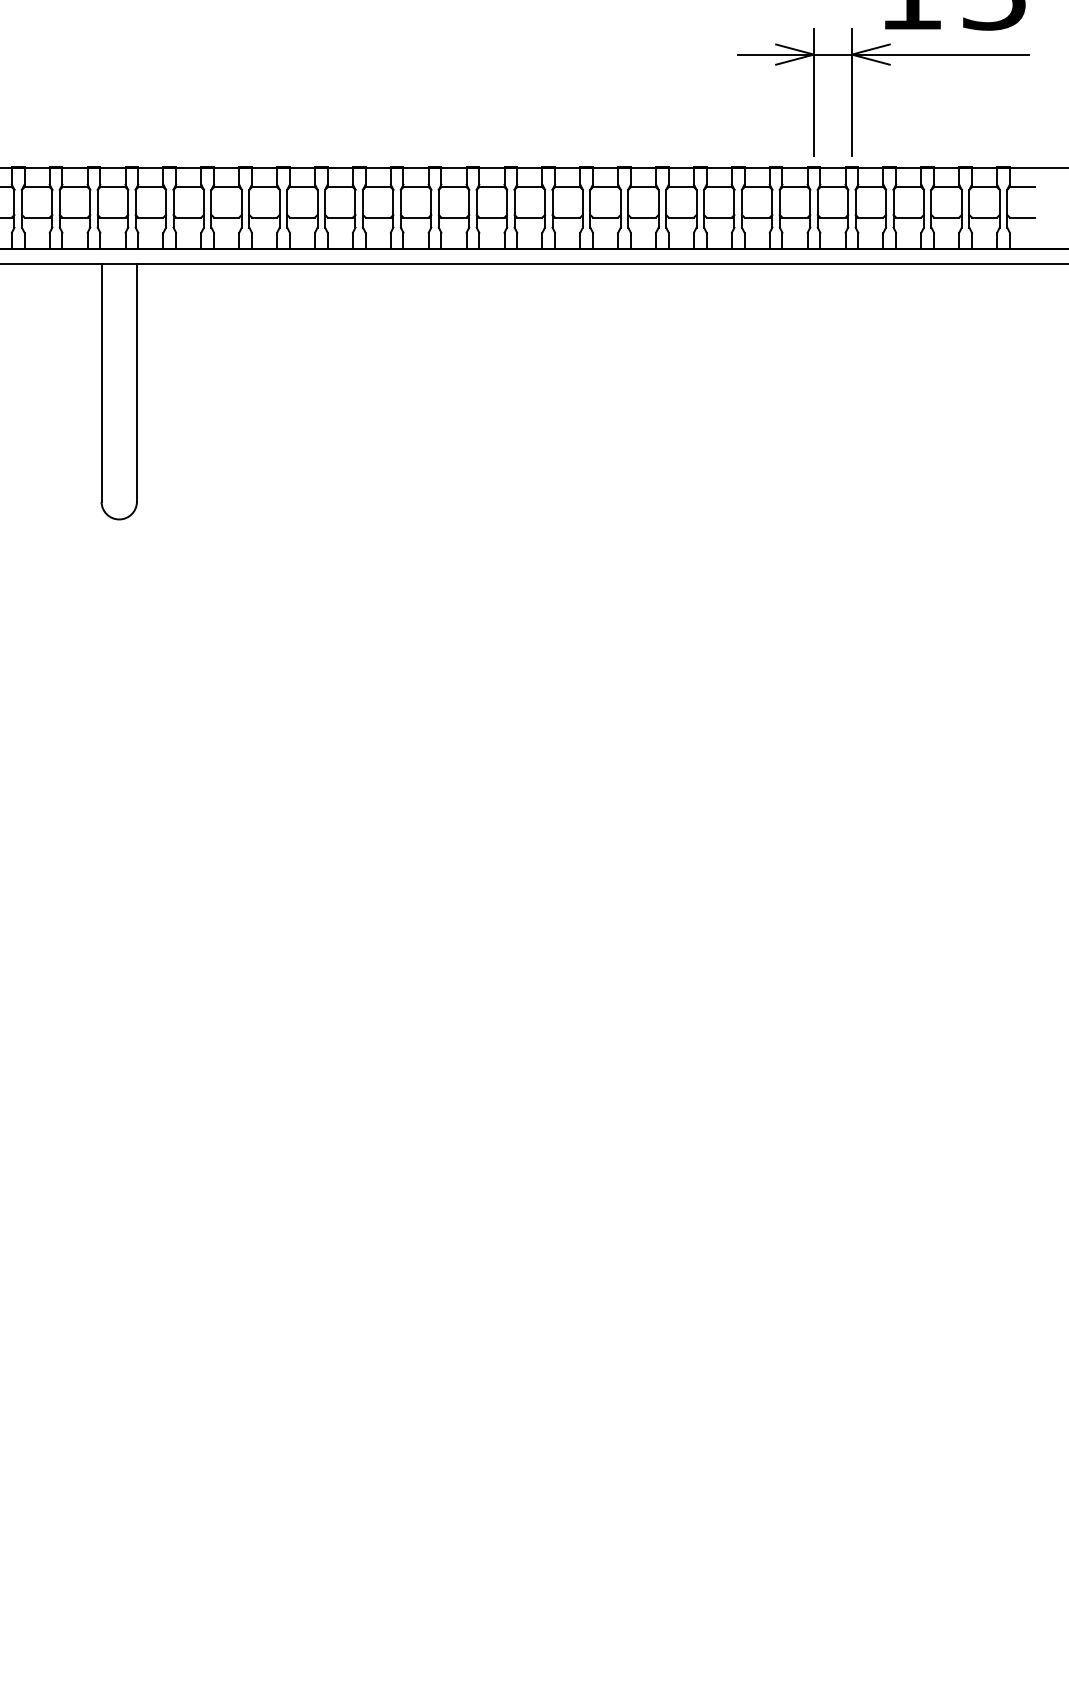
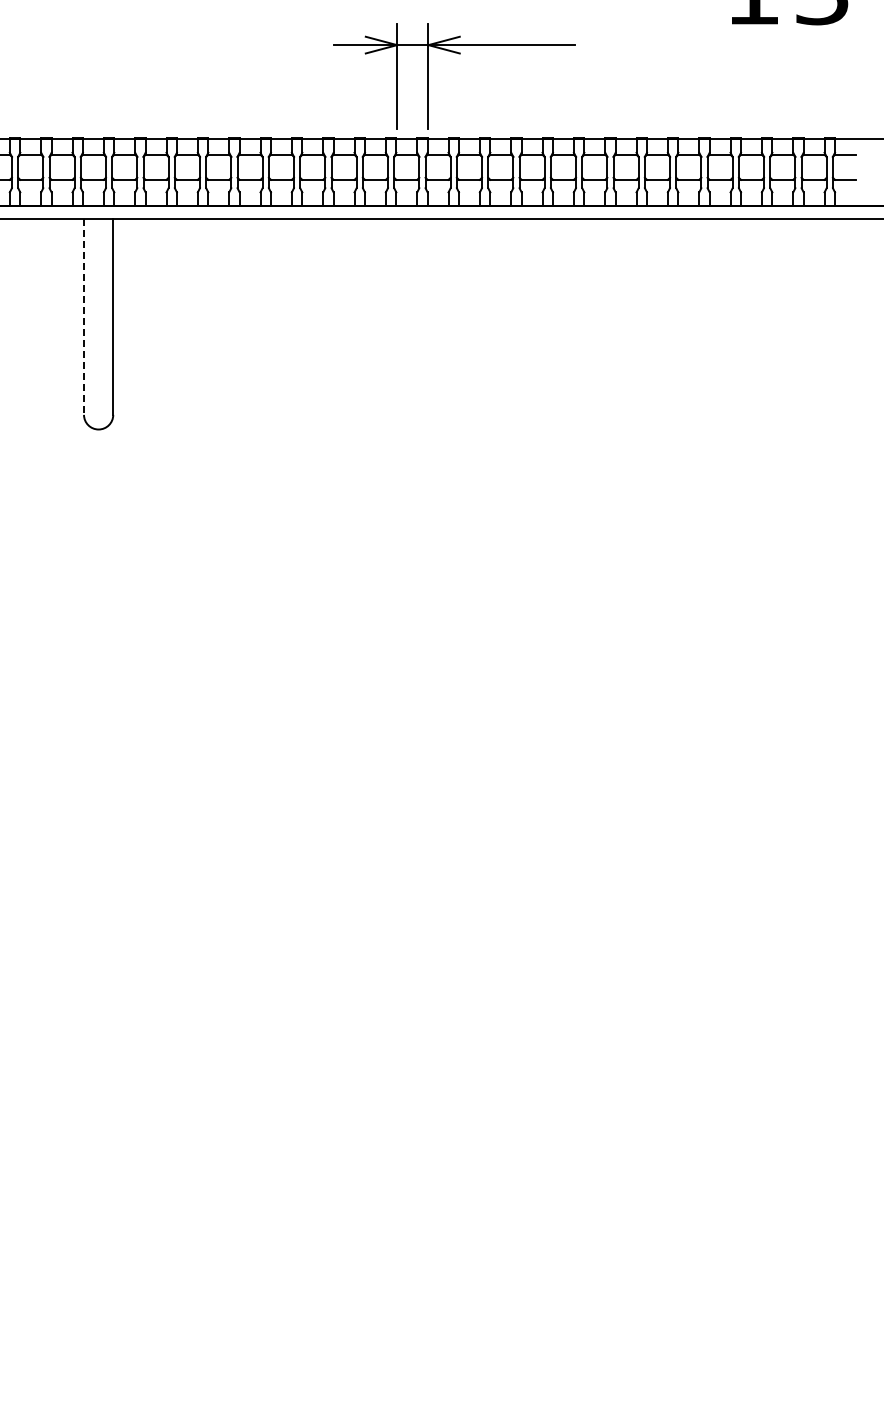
part: (888, 65) -> (458, 54), moved
line: (102, 384) -> (84, 317), solid -> dashed

